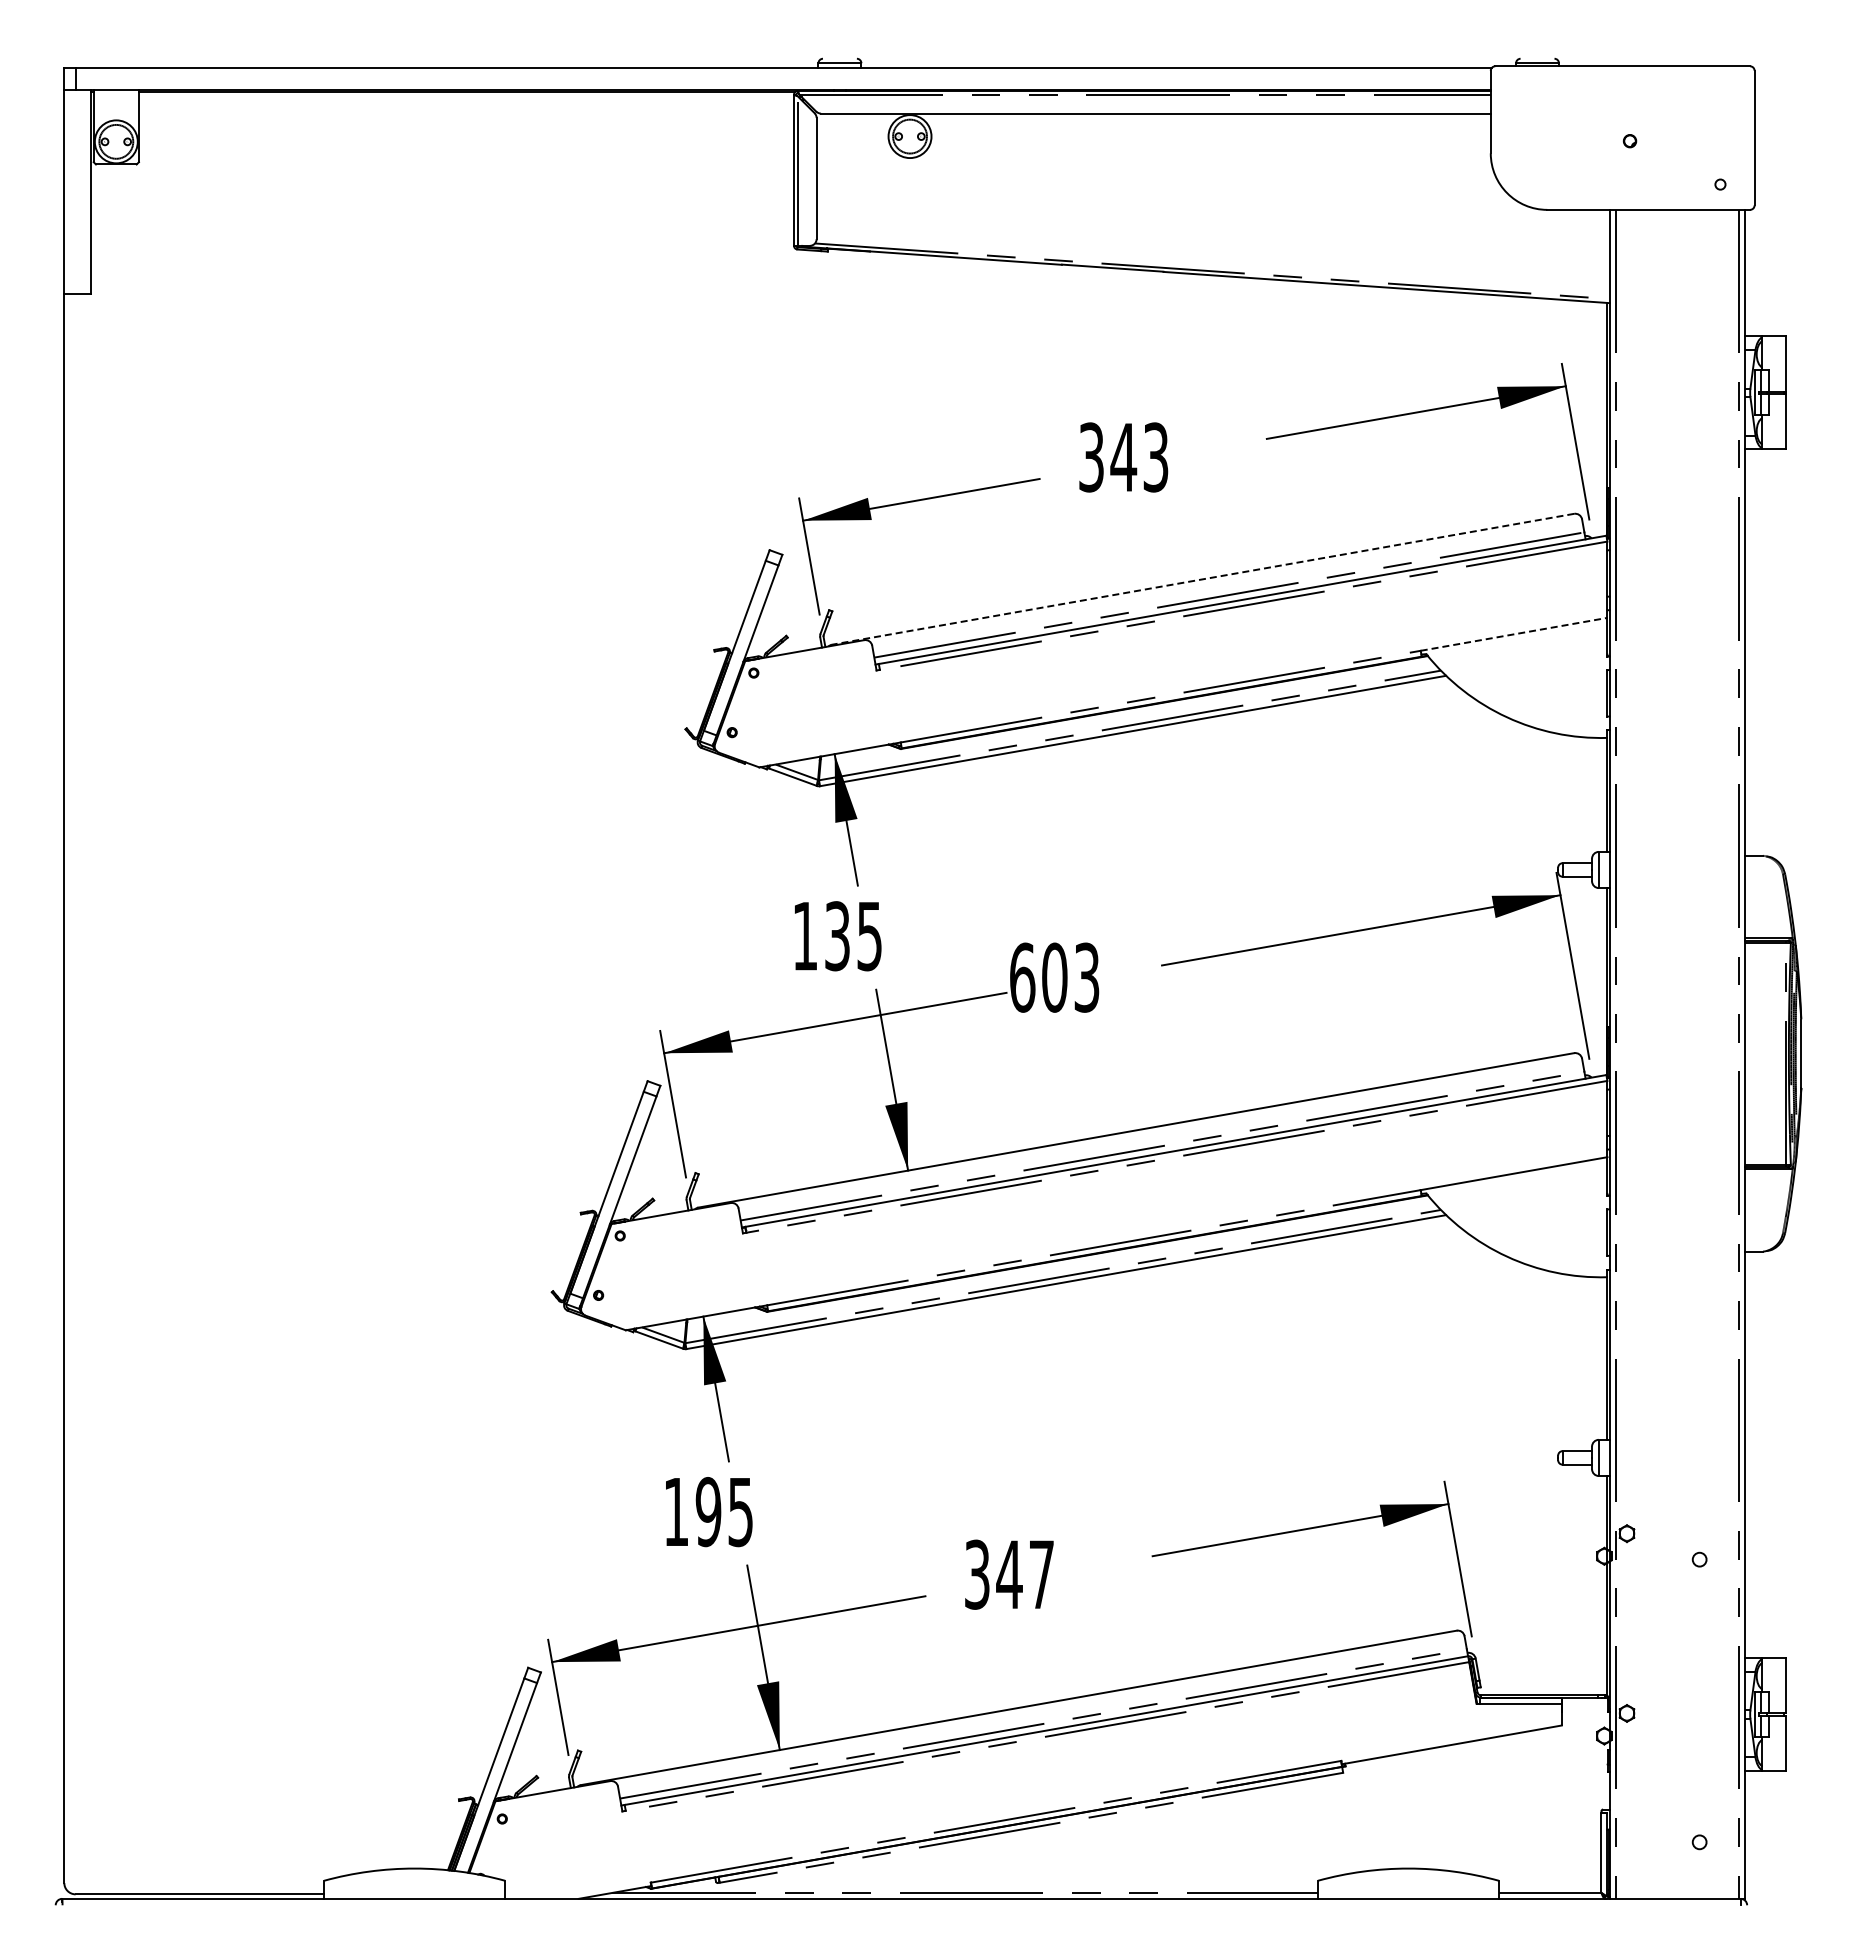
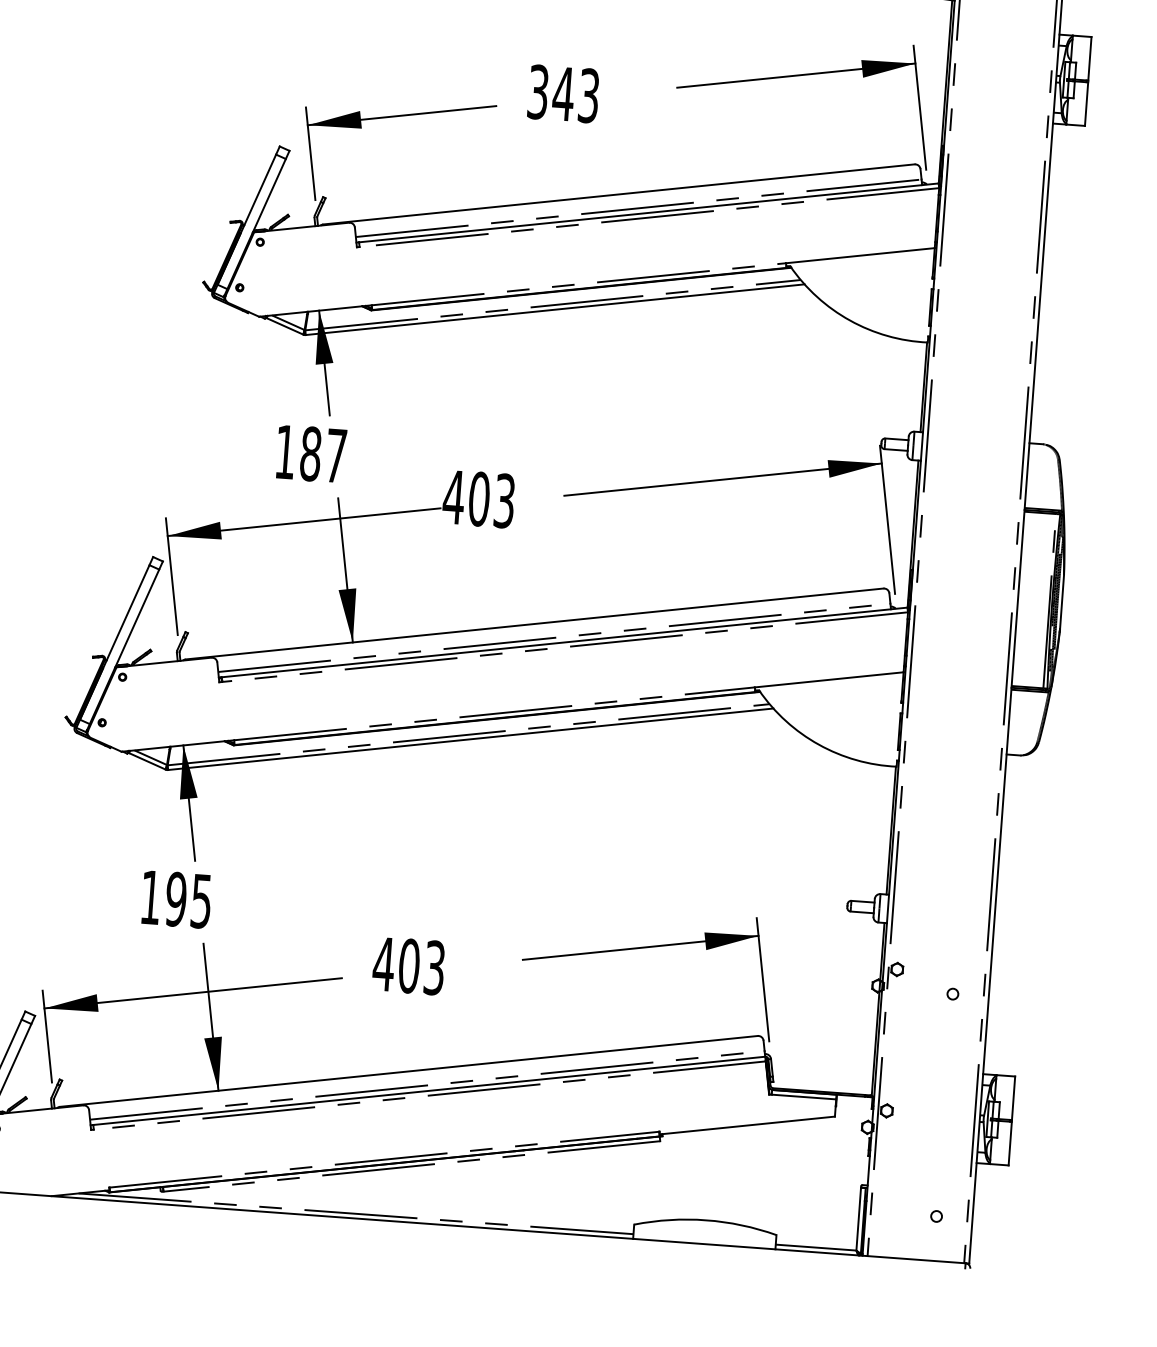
line: (1203, 579) -> (619, 194), dashed -> solid
line: (1514, 634) -> (860, 255), dashed -> solid
text: (853, 936) -> (323, 455), 135 -> 187
text: (1022, 977) -> (453, 497), 603 -> 403
text: (1008, 1574) -> (408, 965), 347 -> 403

